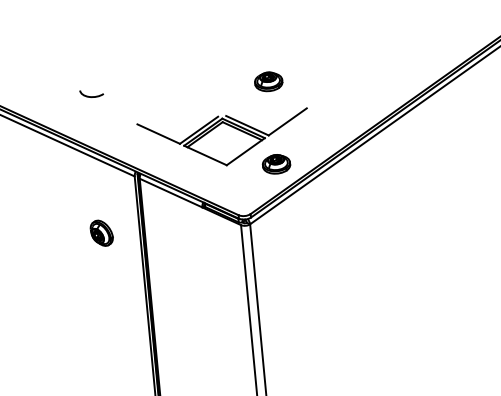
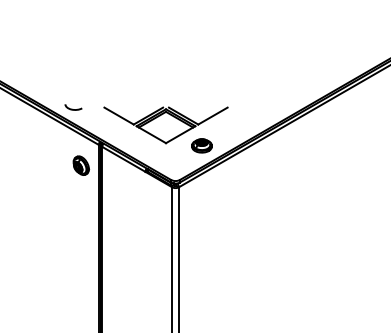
part: (268, 81) -> (201, 85), removed
curve: (90, 95) -> (72, 108), moved
part: (102, 232) -> (81, 165), moved

